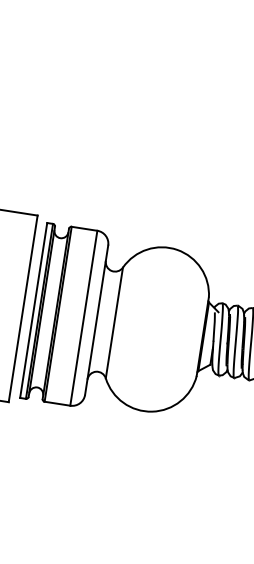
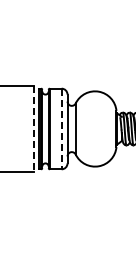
line: (22, 309) -> (33, 129), solid -> dashed
line: (83, 319) -> (61, 129), solid -> dashed

